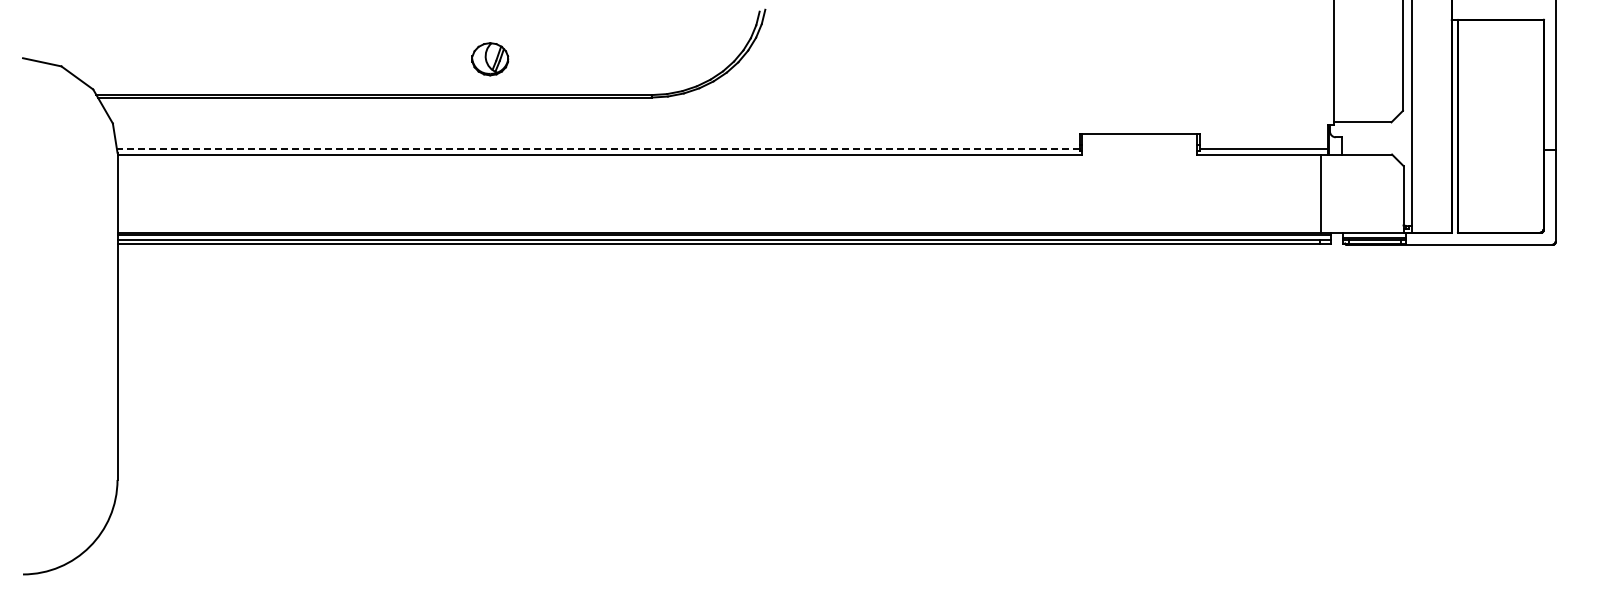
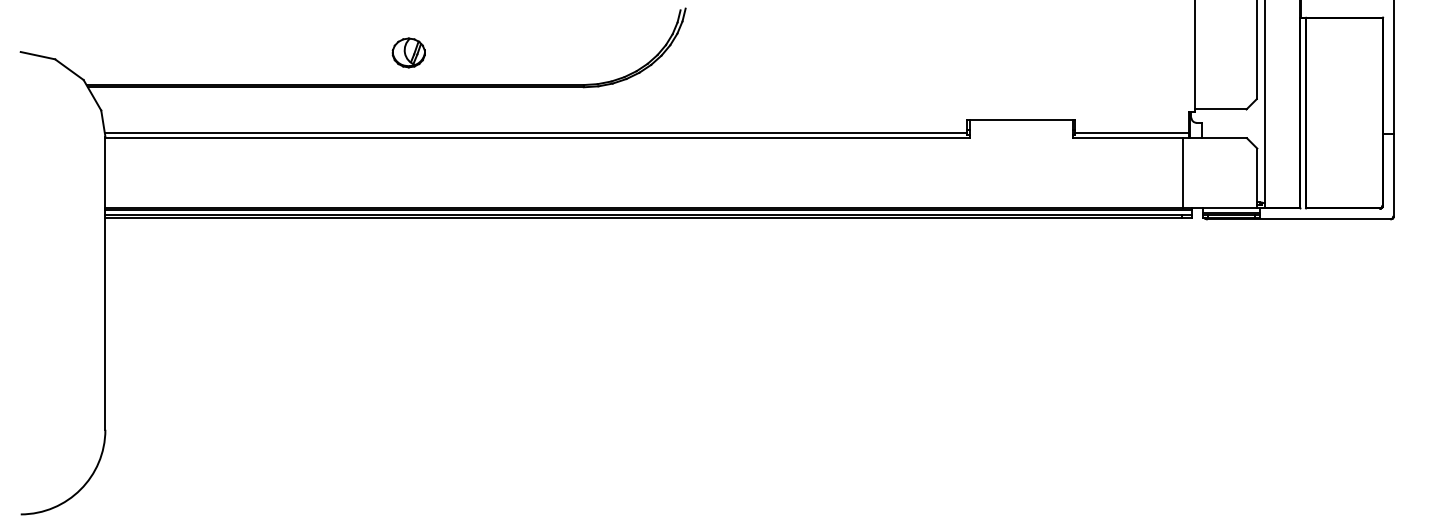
part: (490, 59) -> (409, 53), moved
line: (597, 148) -> (535, 132), dashed -> solid

